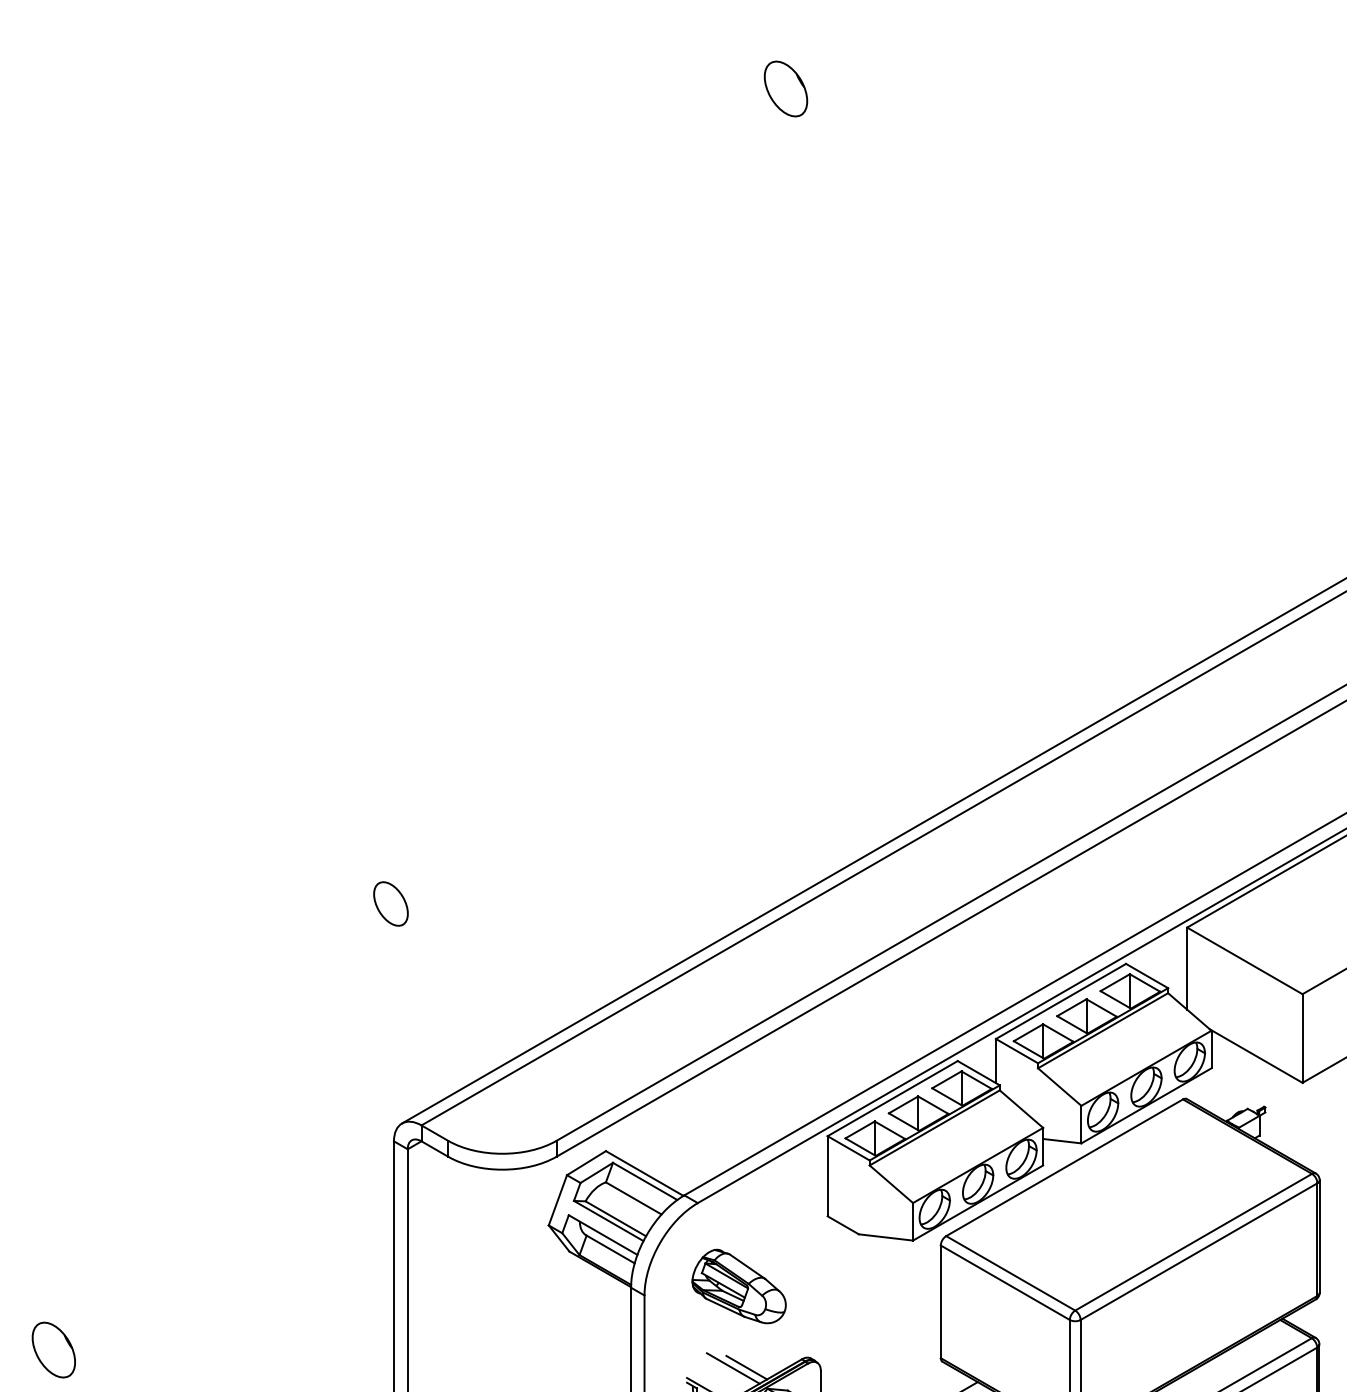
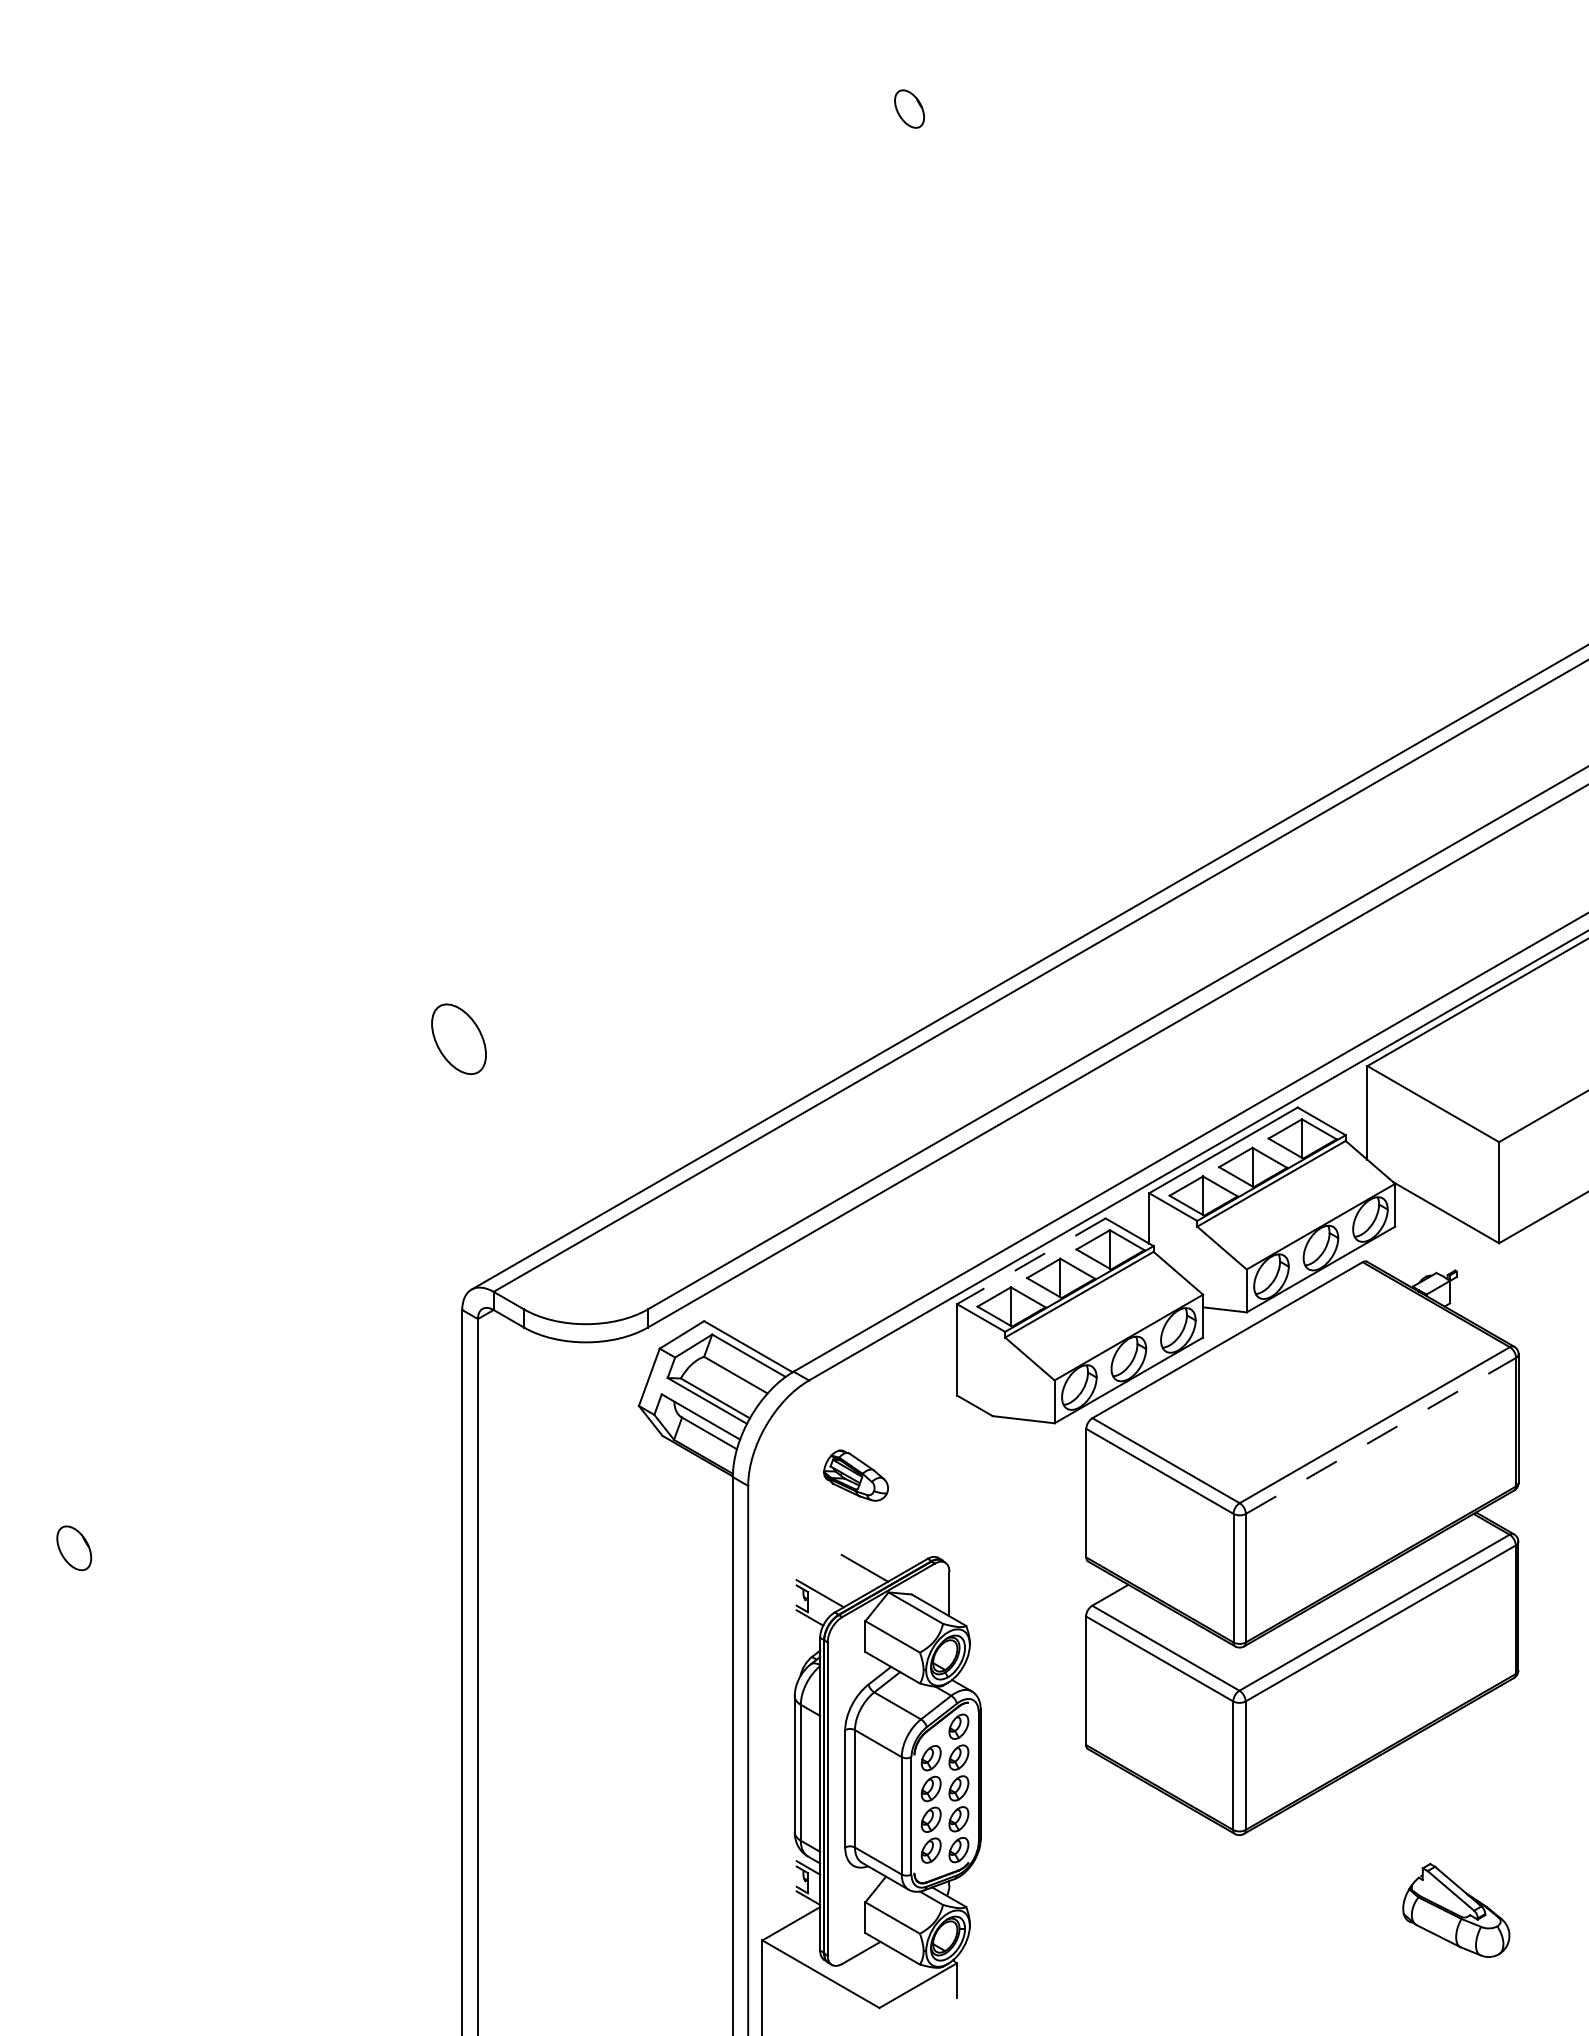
part: (785, 88) -> (909, 108), size x0.6
part: (390, 903) -> (458, 1038), size x1.4
line: (892, 1098) -> (1031, 1261), solid -> dashed
line: (1198, 1251) -> (1380, 1435), solid -> dashed
part: (738, 1286) -> (855, 1475), size x0.6
part: (54, 1350) -> (74, 1548), size x0.7
line: (733, 1367) -> (849, 1568), removed

